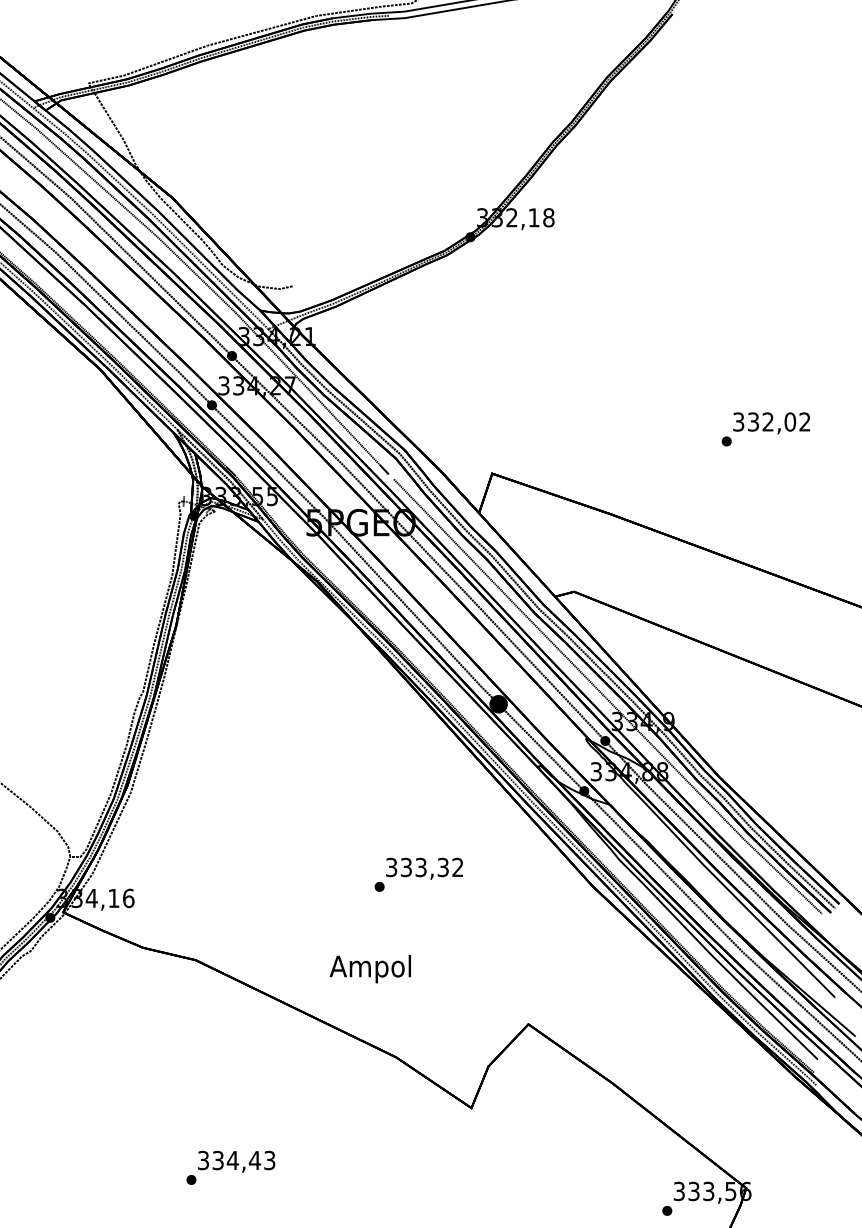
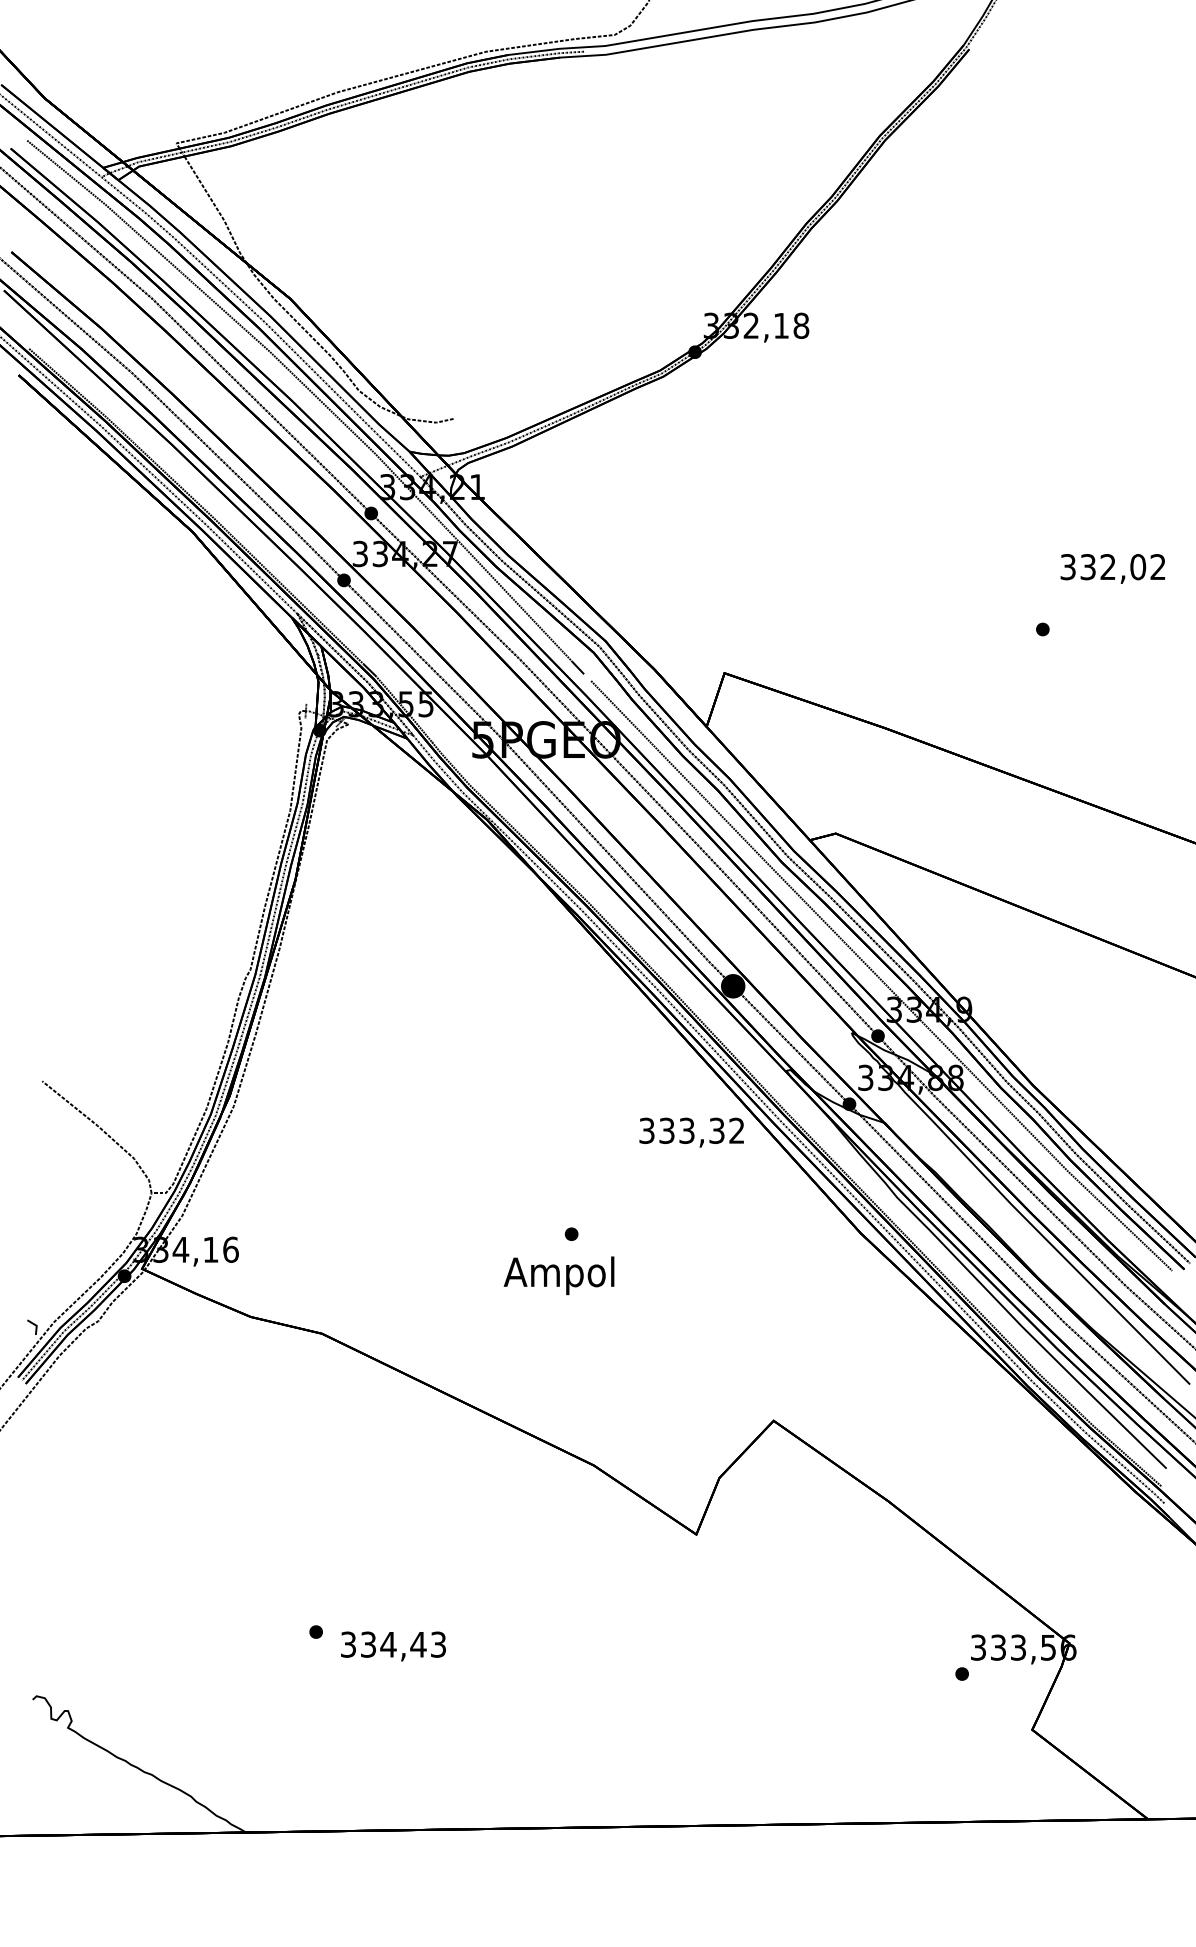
text: (771, 423) -> (1112, 568), moved
text: (424, 868) -> (691, 1132), moved
text: (369, 968) -> (558, 1275), moved
text: (236, 1161) -> (393, 1646), moved

